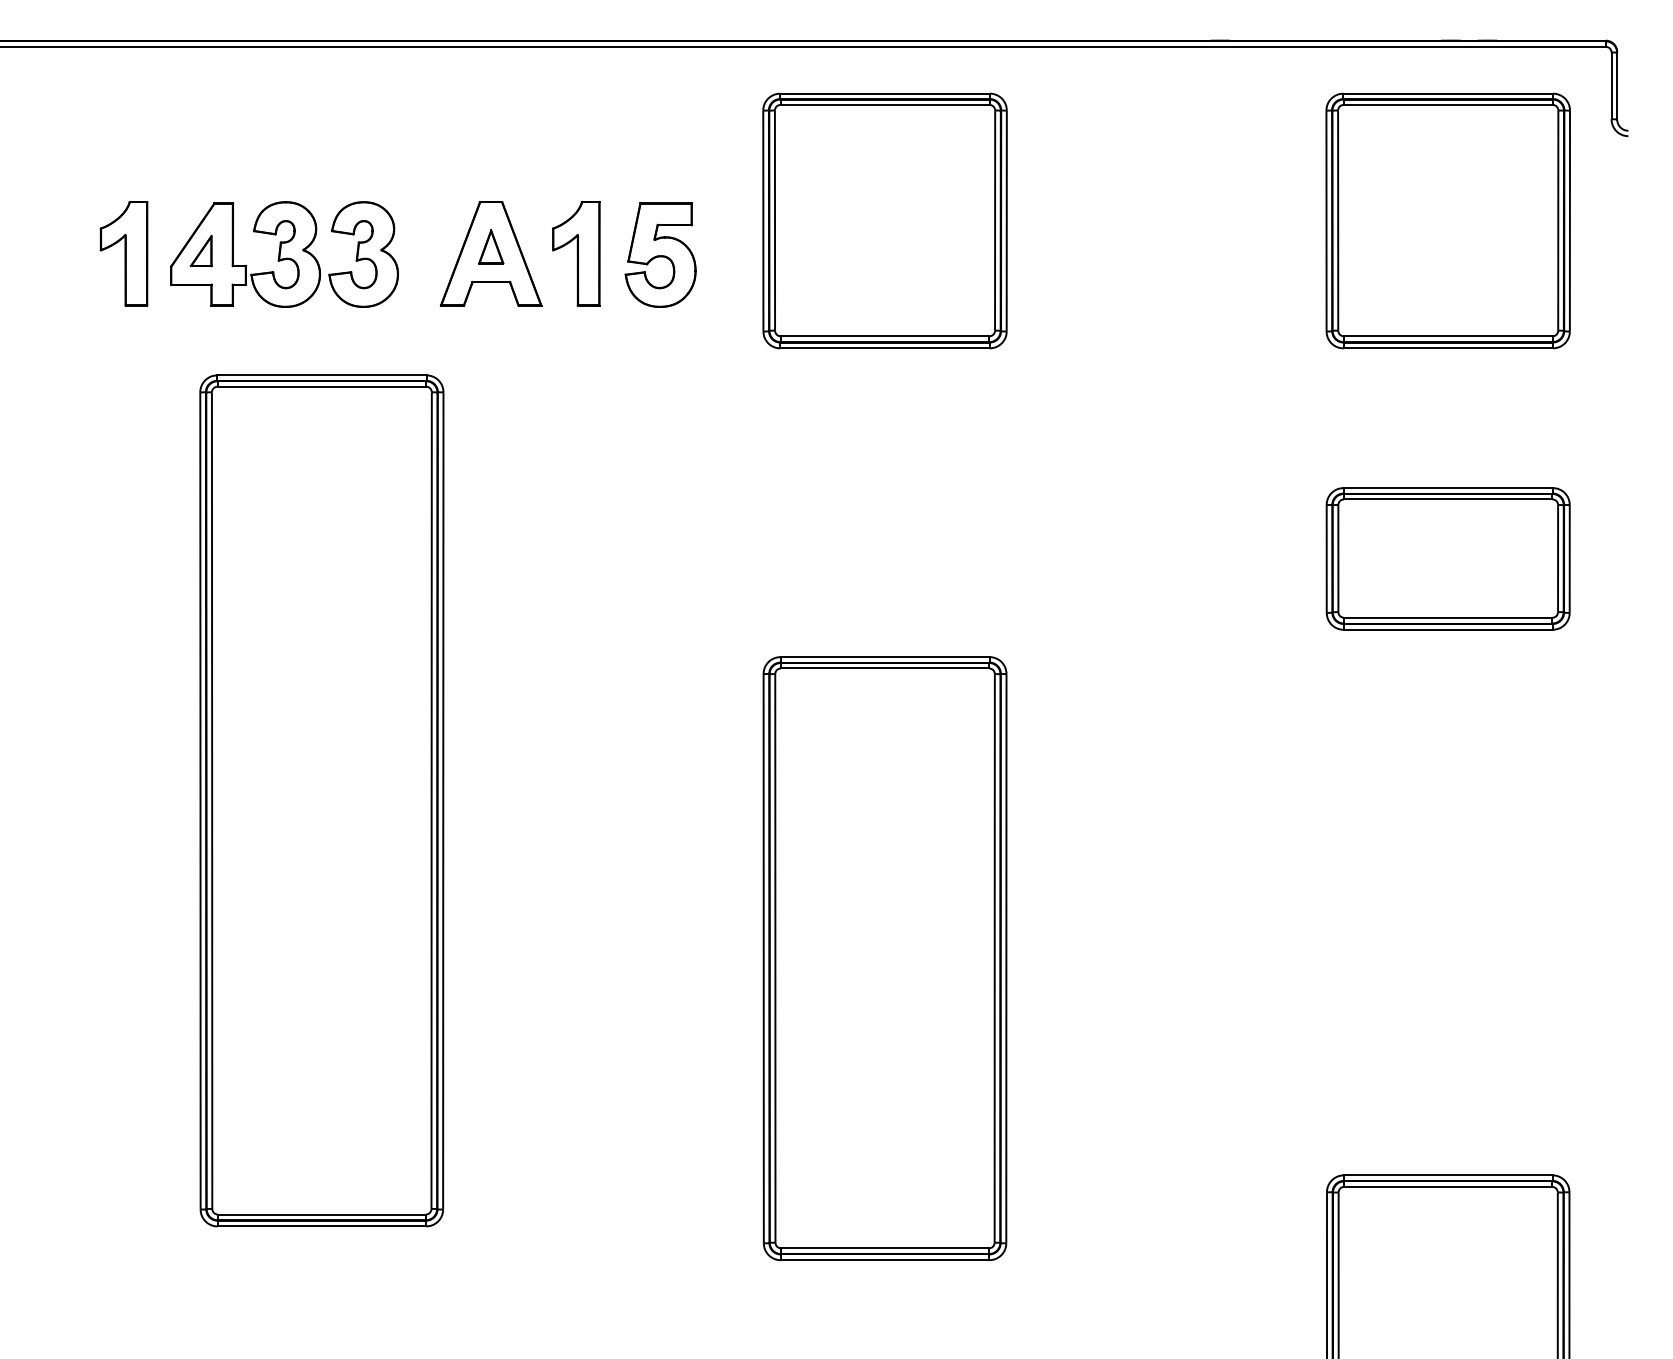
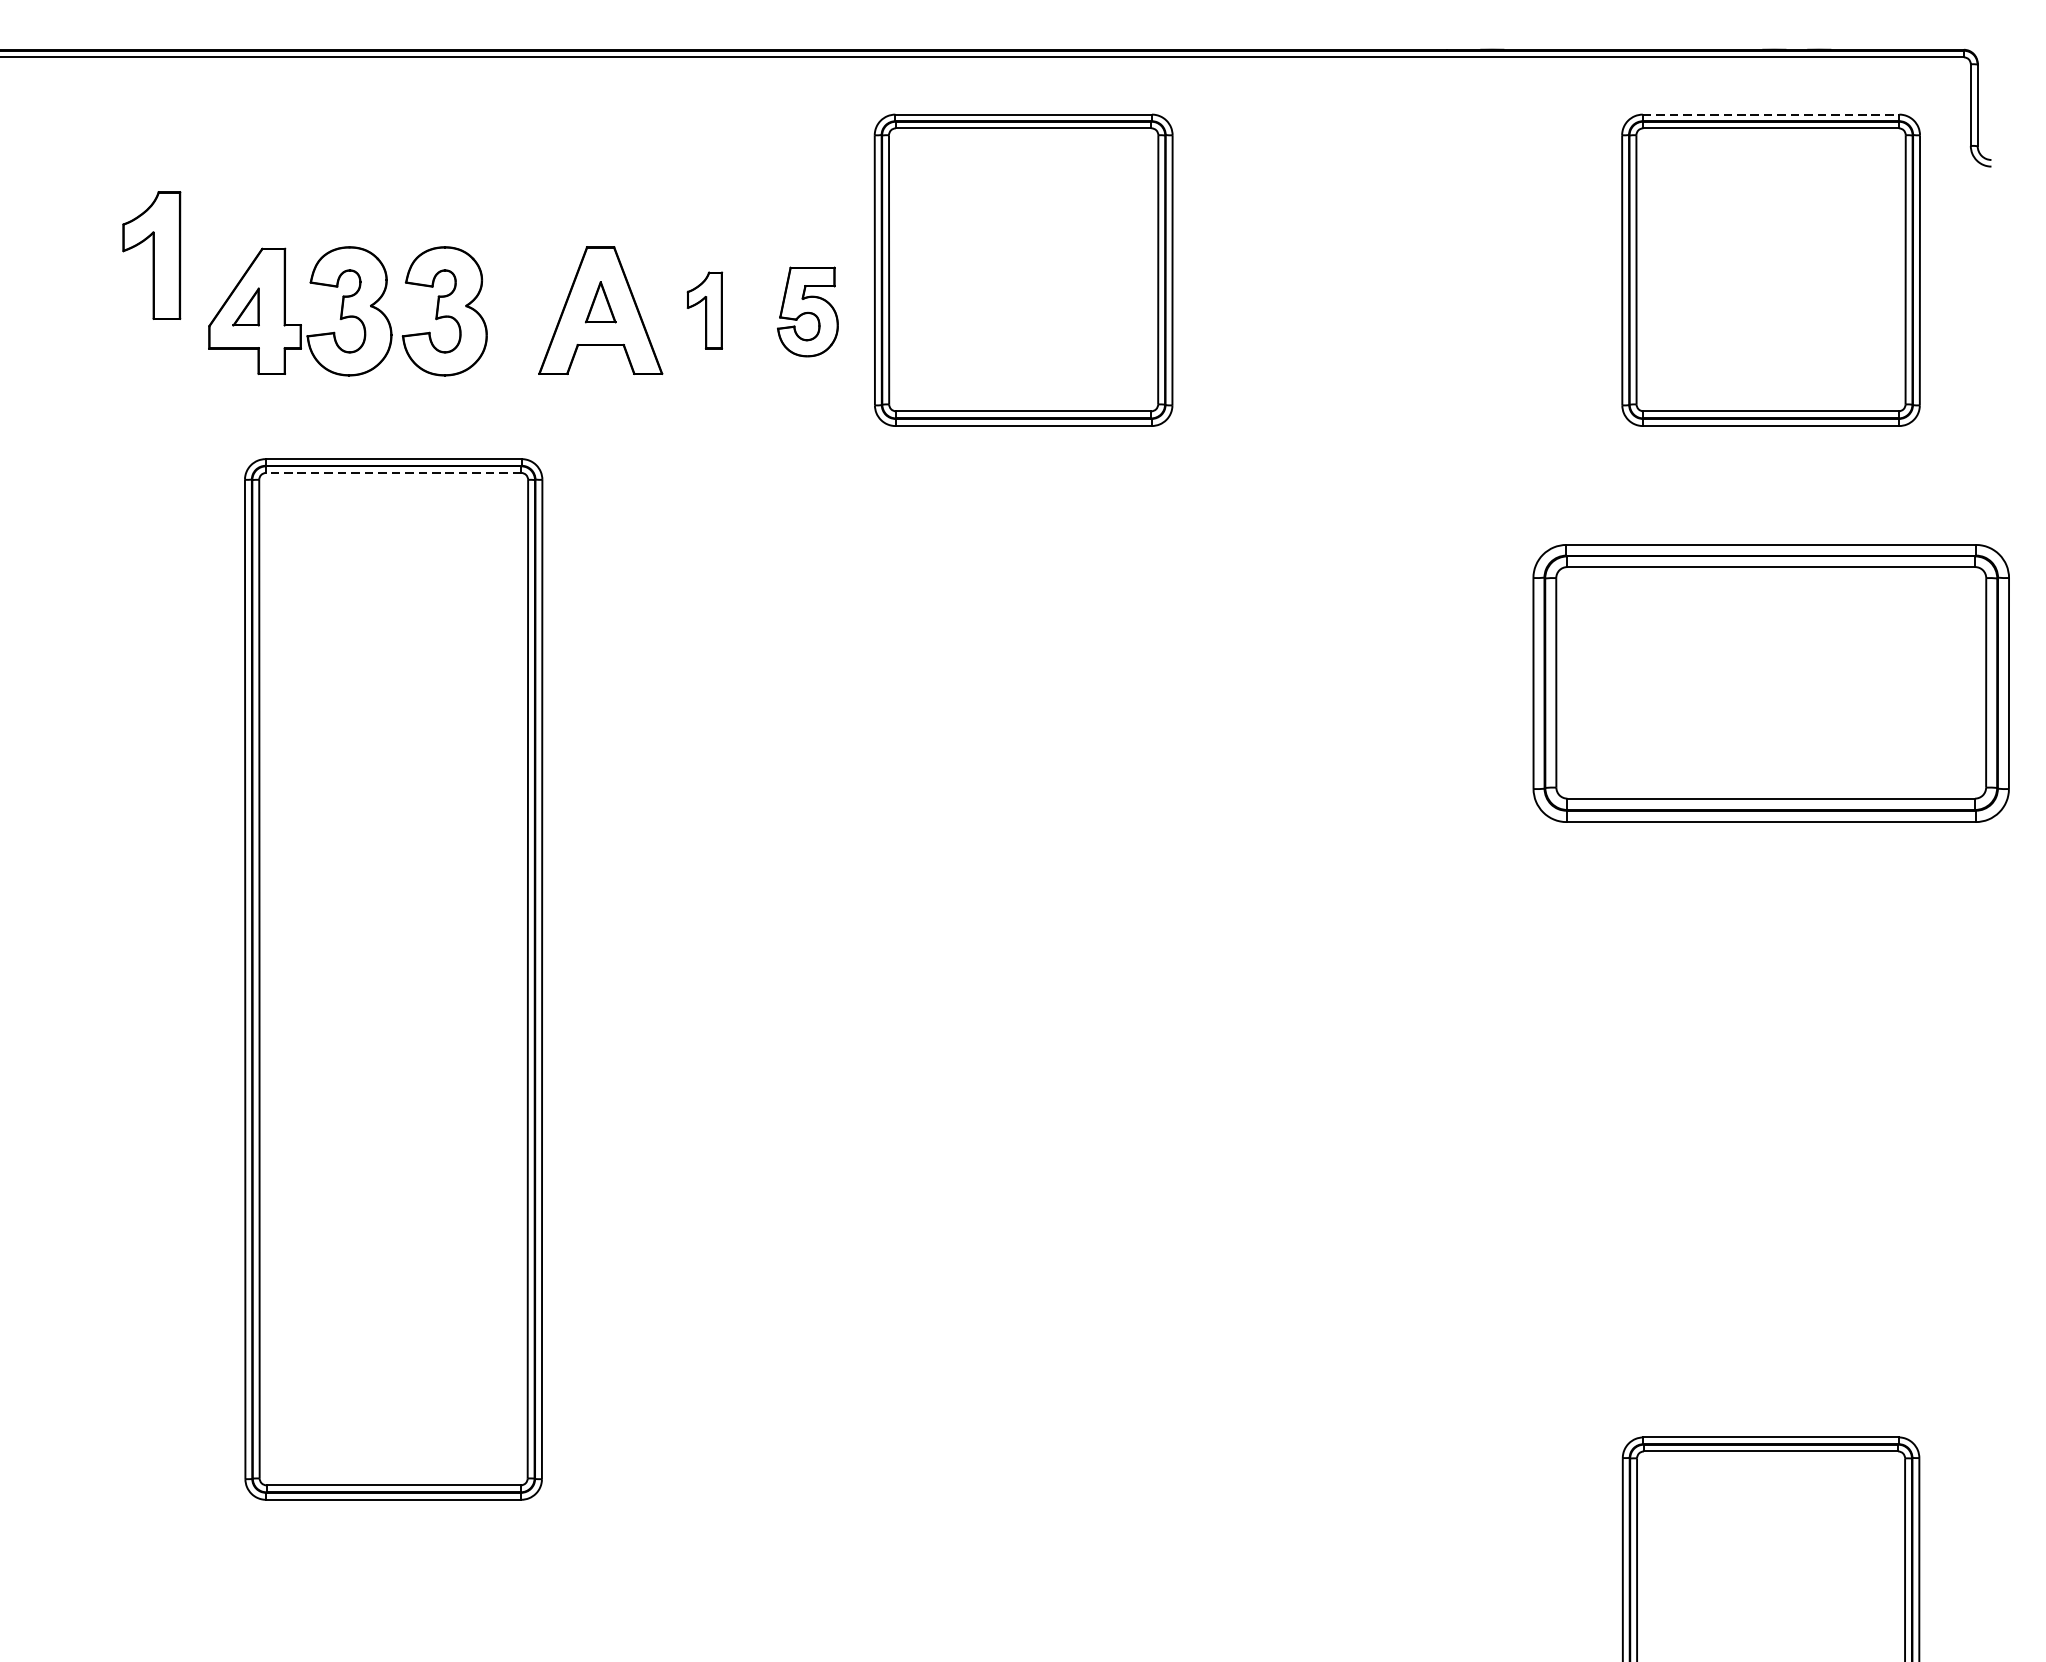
line: (1448, 93) -> (1771, 114), solid -> dashed
part: (884, 220) -> (1023, 269), moved
part: (123, 253) -> (151, 255), moved
part: (576, 253) -> (705, 310), size x0.6
part: (660, 254) -> (807, 311), size x0.7
line: (321, 386) -> (393, 472), solid -> dashed
part: (1447, 558) -> (1770, 683), size x1.6
part: (884, 958) -> (1081, 1172), removed

